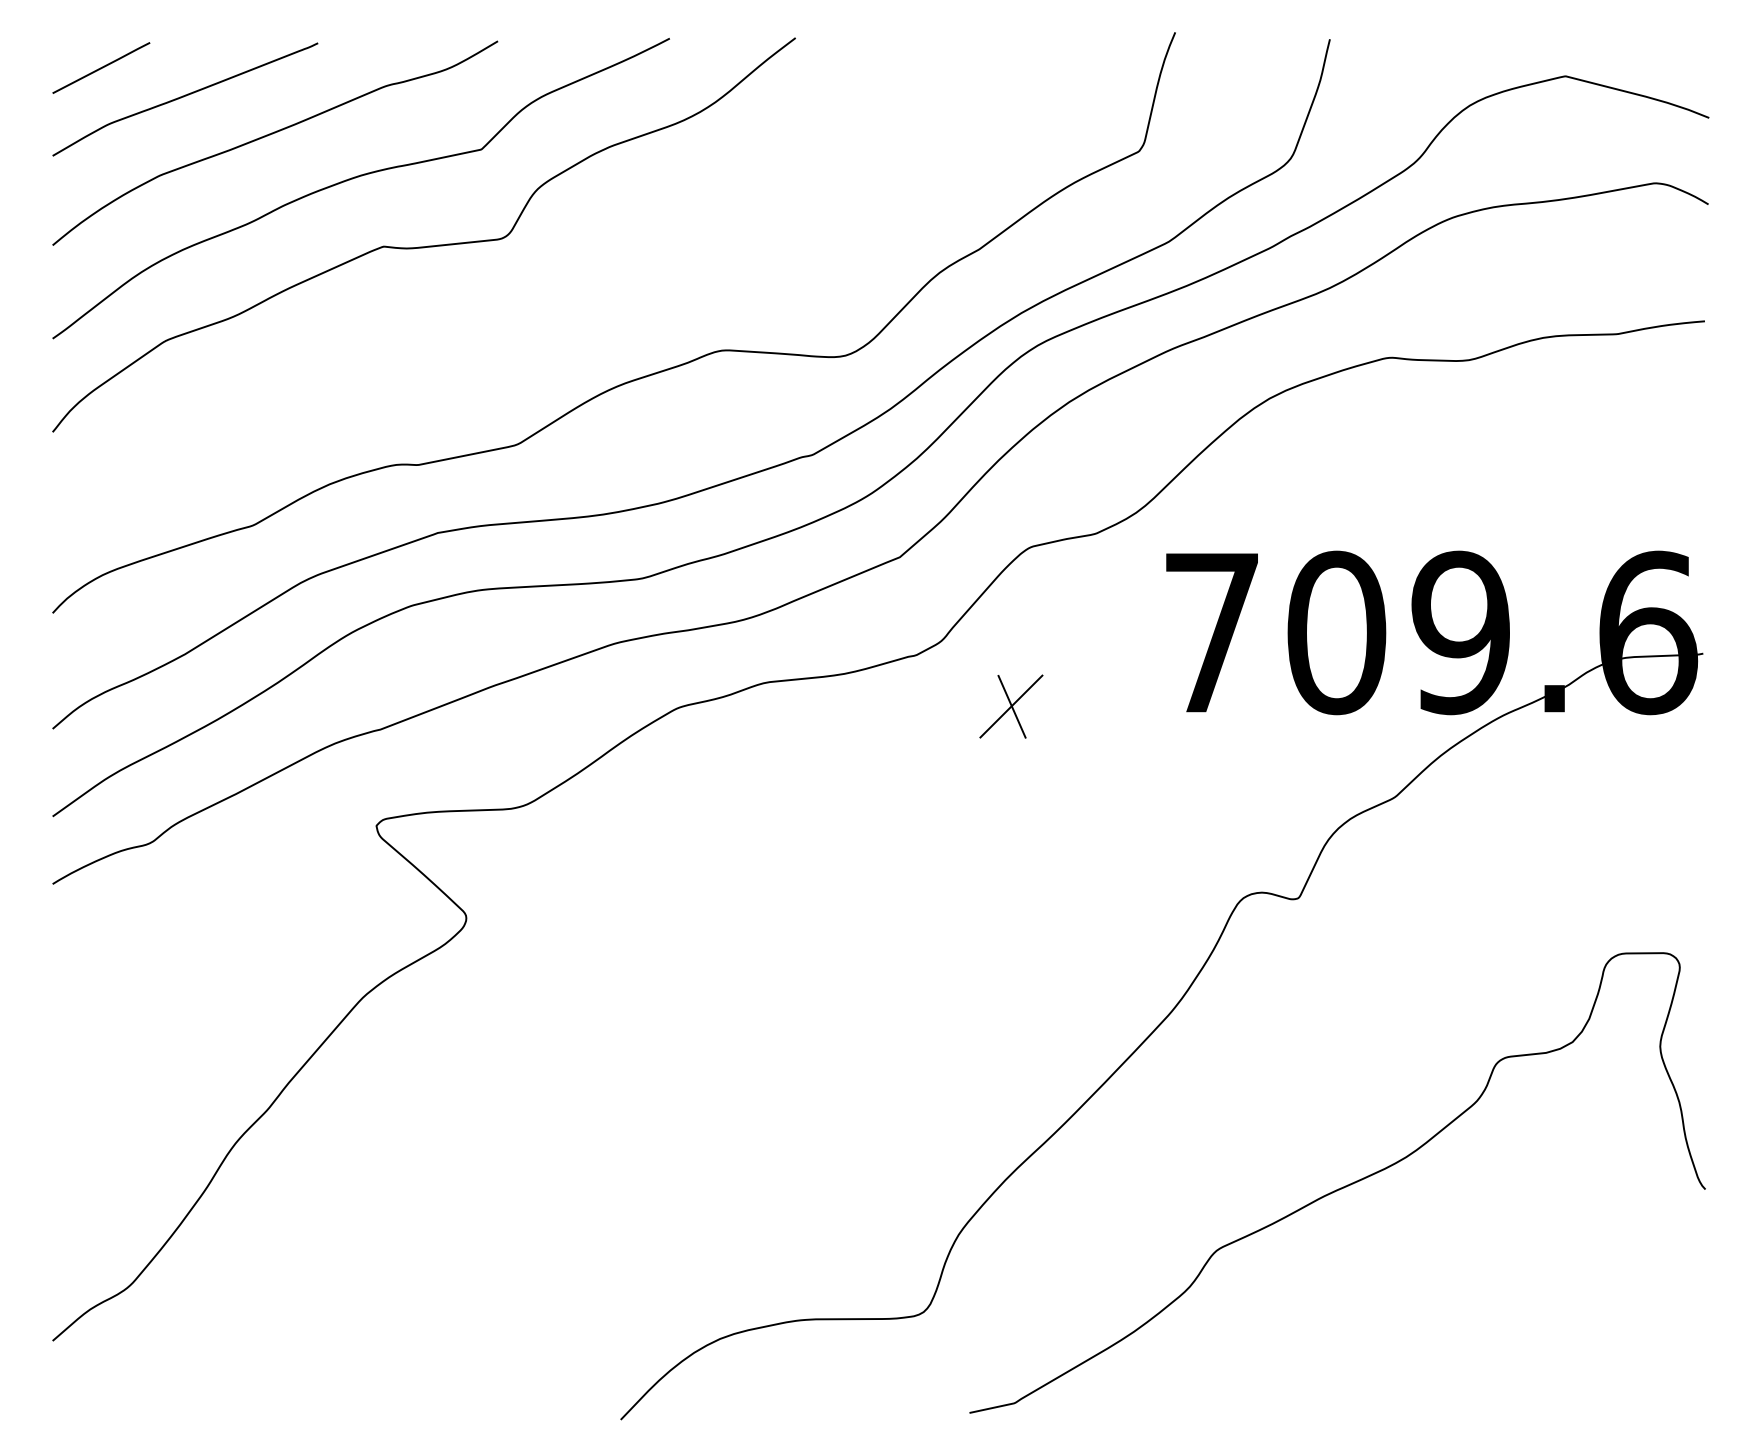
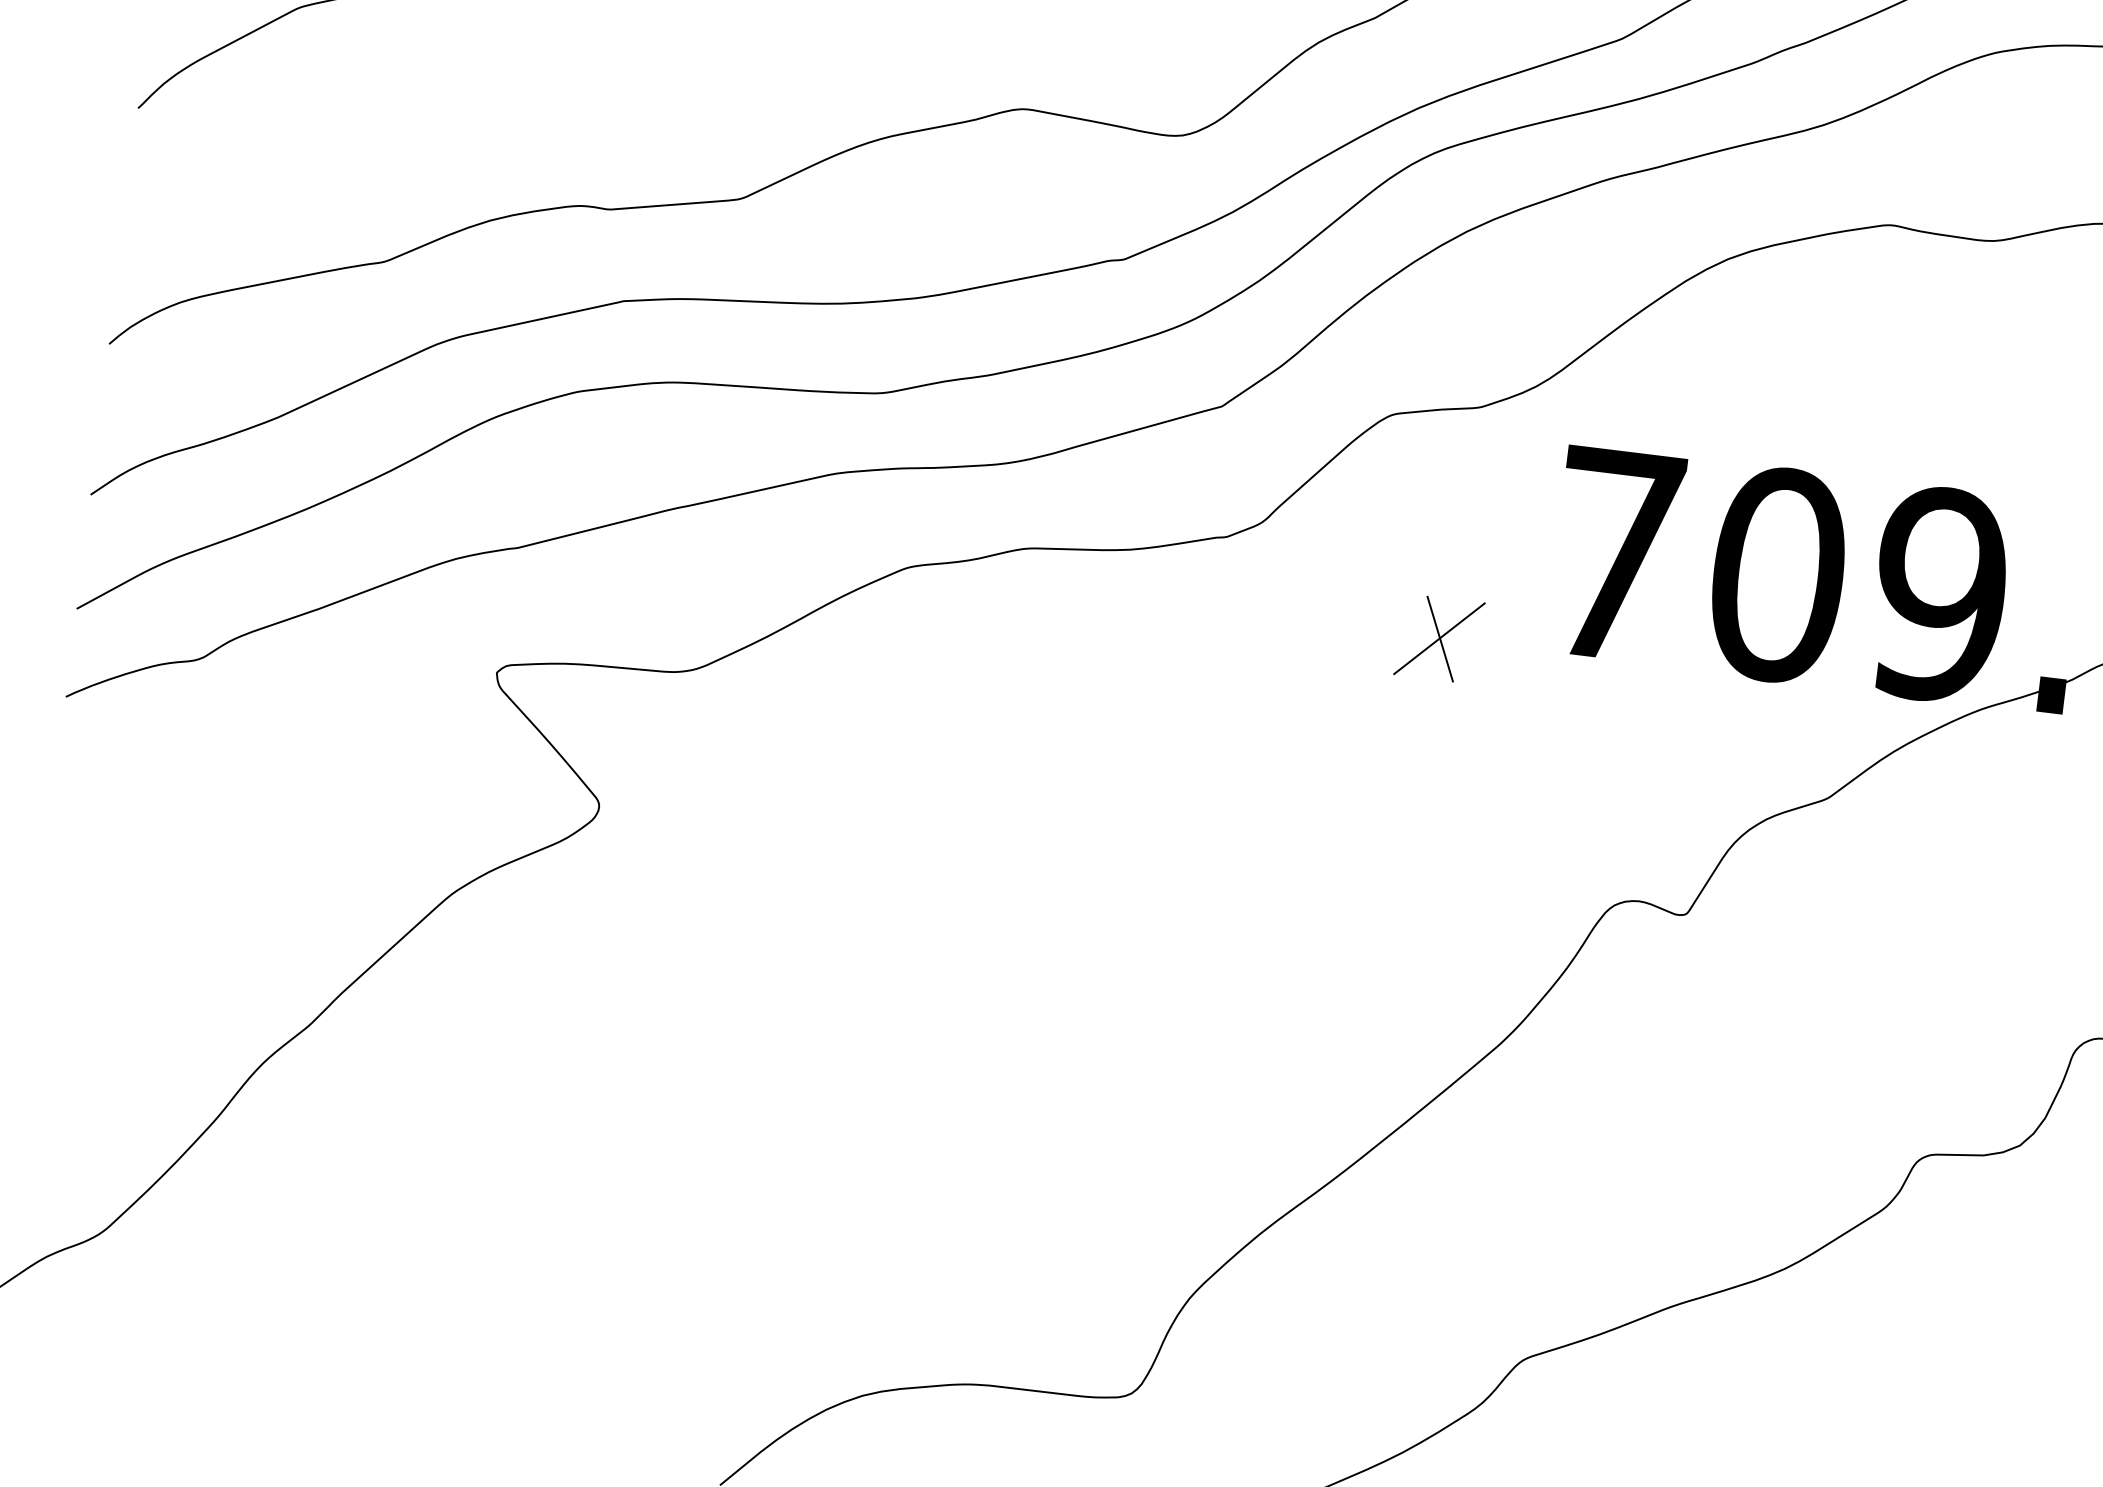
part: (1011, 706) -> (1439, 638), moved

